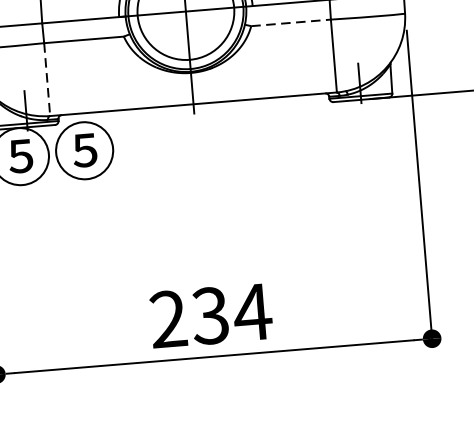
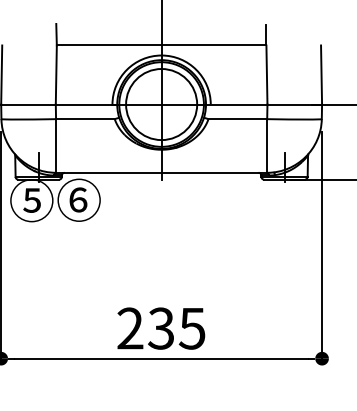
line: (291, 23) -> (238, 119), dashed -> solid
line: (47, 78) -> (56, 145), dashed -> solid
text: (83, 149) -> (78, 199), ⑤ -> ⑥
text: (252, 312) -> (192, 328), 234 -> 235

